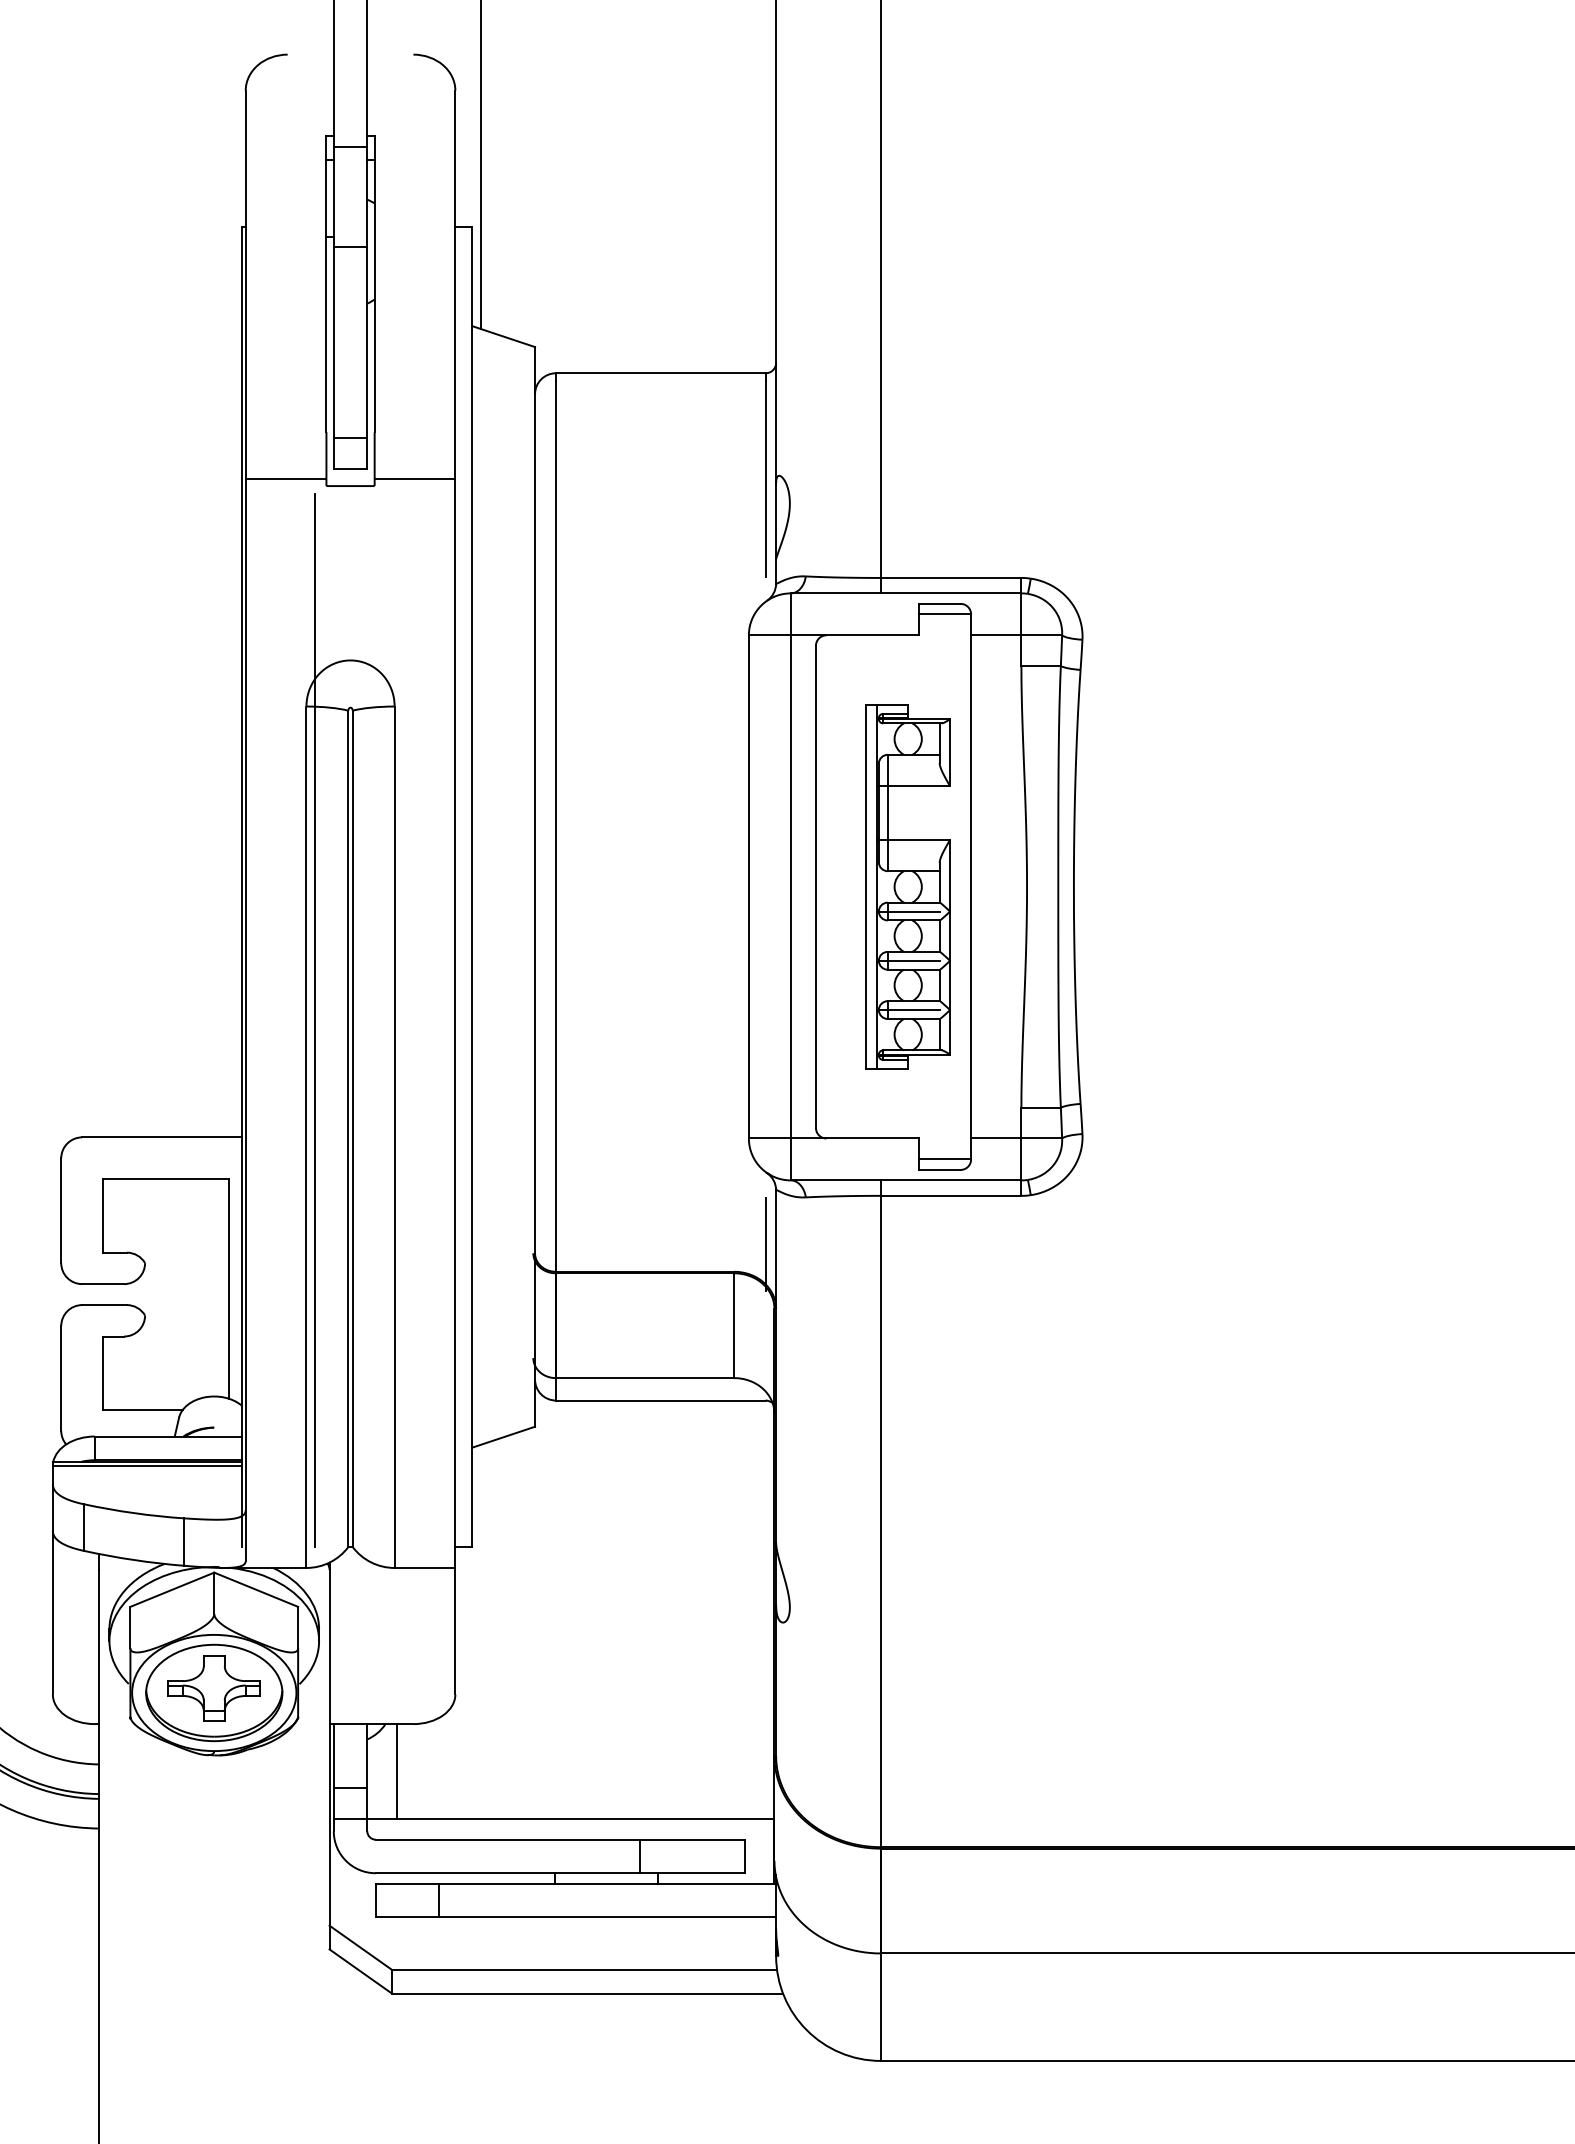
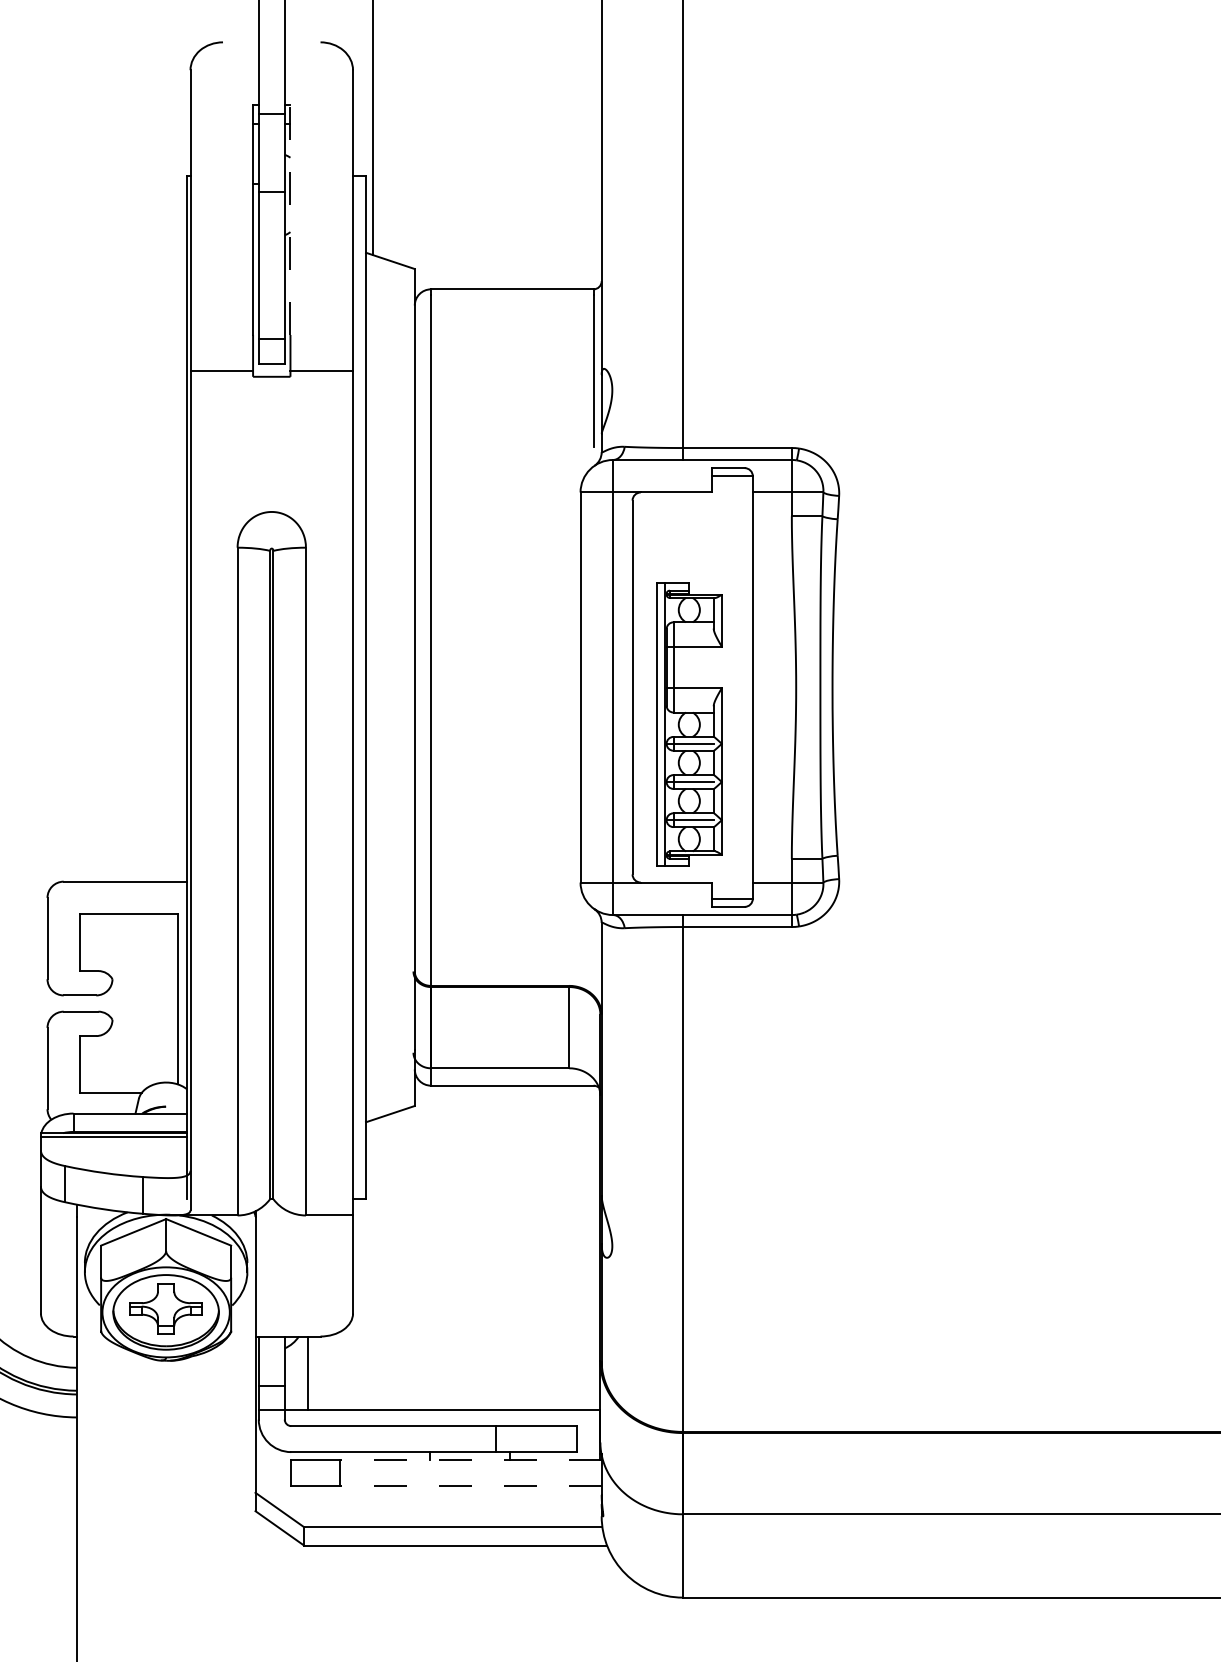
line: (374, 283) -> (290, 219), solid -> dashed
part: (907, 886) -> (688, 724), moved
line: (314, 1020) -> (243, 791), removed
line: (765, 1243) -> (593, 963), removed
line: (607, 1883) -> (470, 1460), solid -> dashed
line: (607, 1917) -> (470, 1486), solid -> dashed

